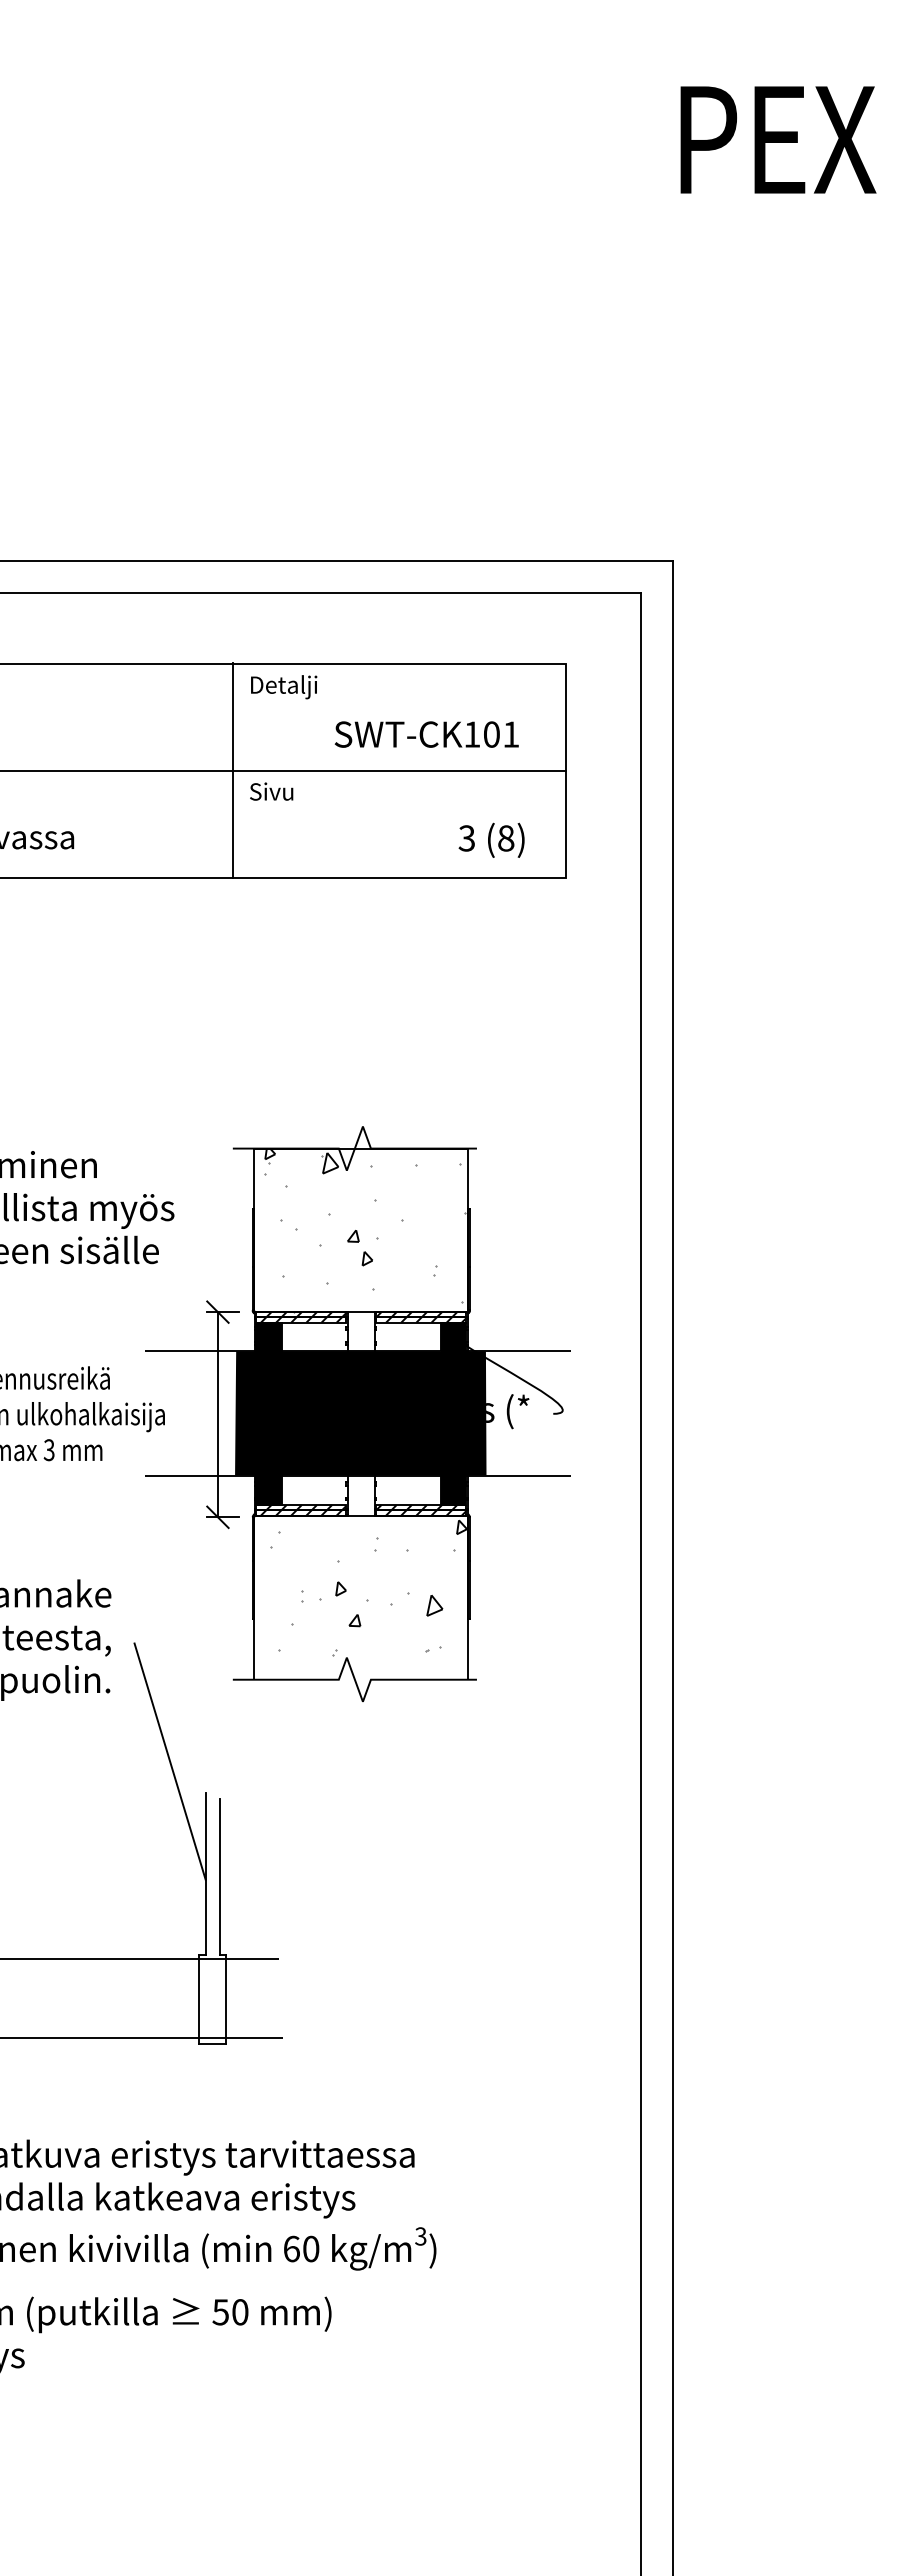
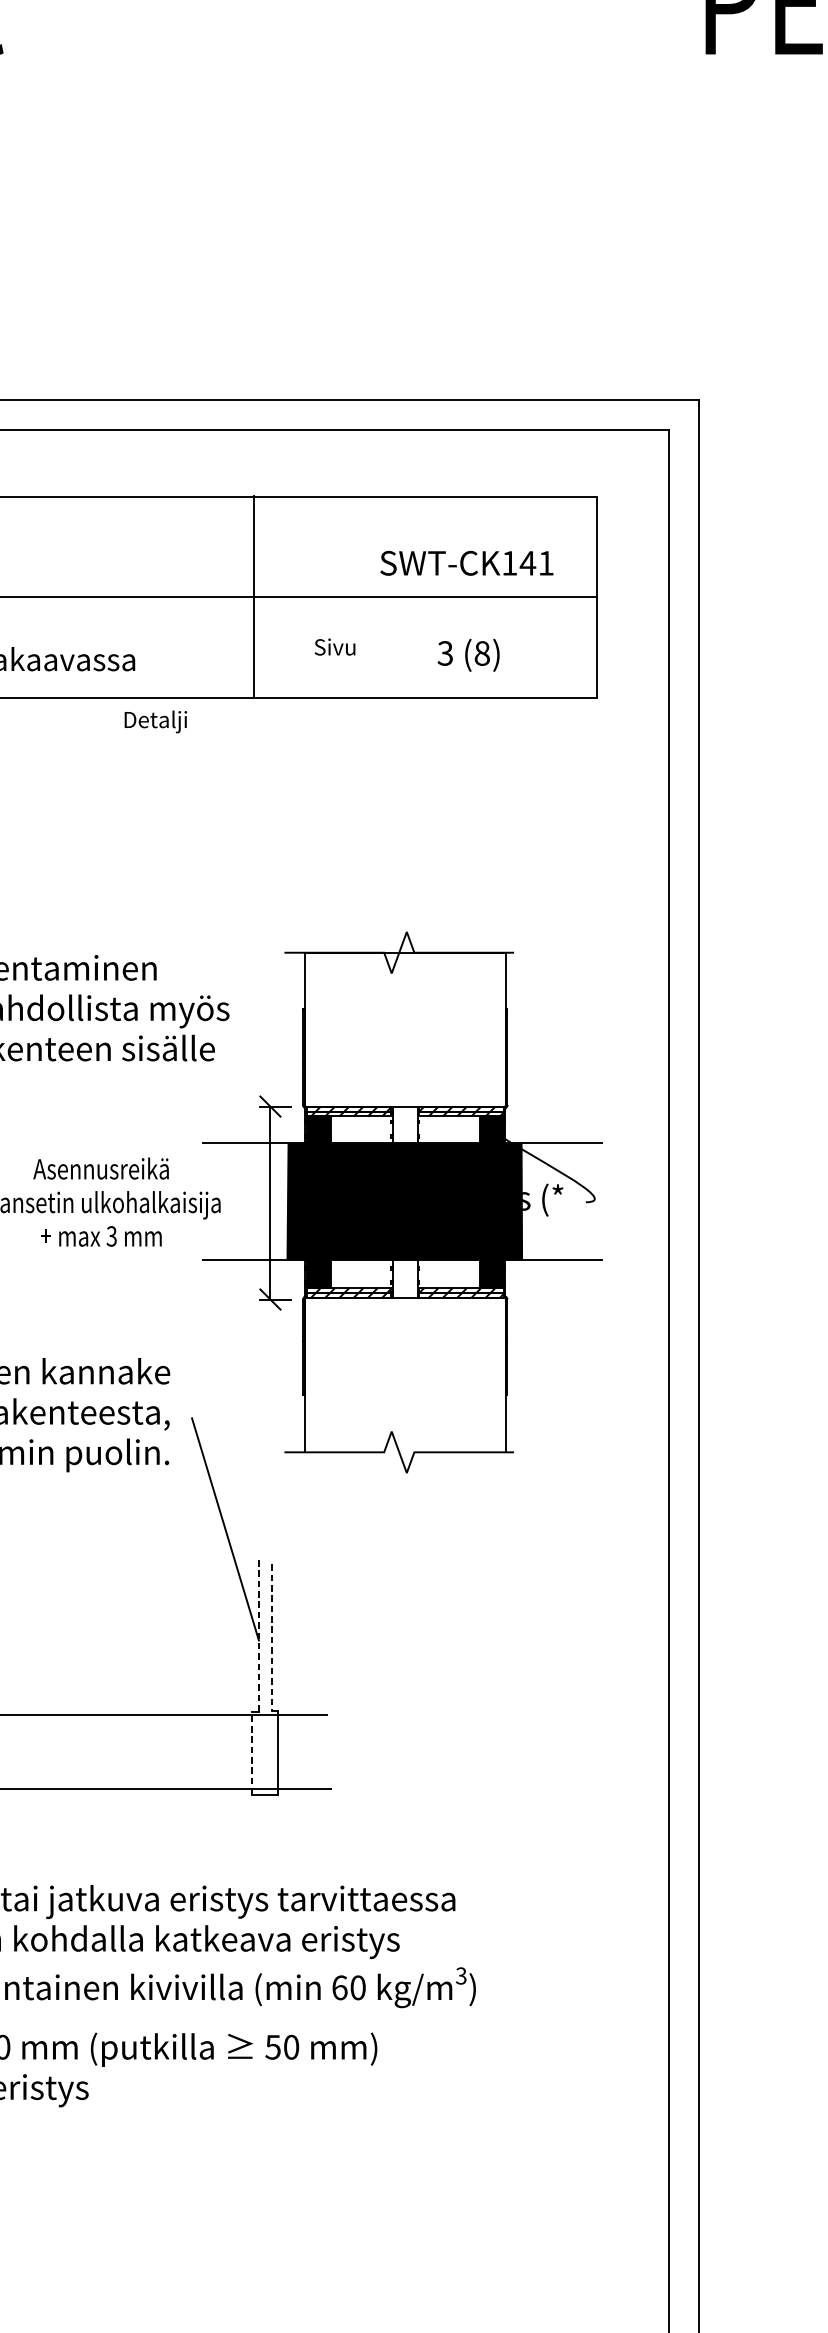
text: (284, 687) -> (156, 722), moved
text: (491, 734) -> (527, 563), SWT-CK101 -> SWT-CK141
line: (232, 770) -> (253, 597), moved
text: (271, 791) -> (334, 646), moved
text: (491, 839) -> (468, 654), moved
hatch: (364, 1230) -> (408, 1029), removed
hatch: (368, 1587) -> (412, 1365), removed
line: (205, 1874) -> (258, 1635), solid -> dashed
line: (220, 1877) -> (272, 1638), solid -> dashed
line: (198, 1998) -> (252, 1752), solid -> dashed

